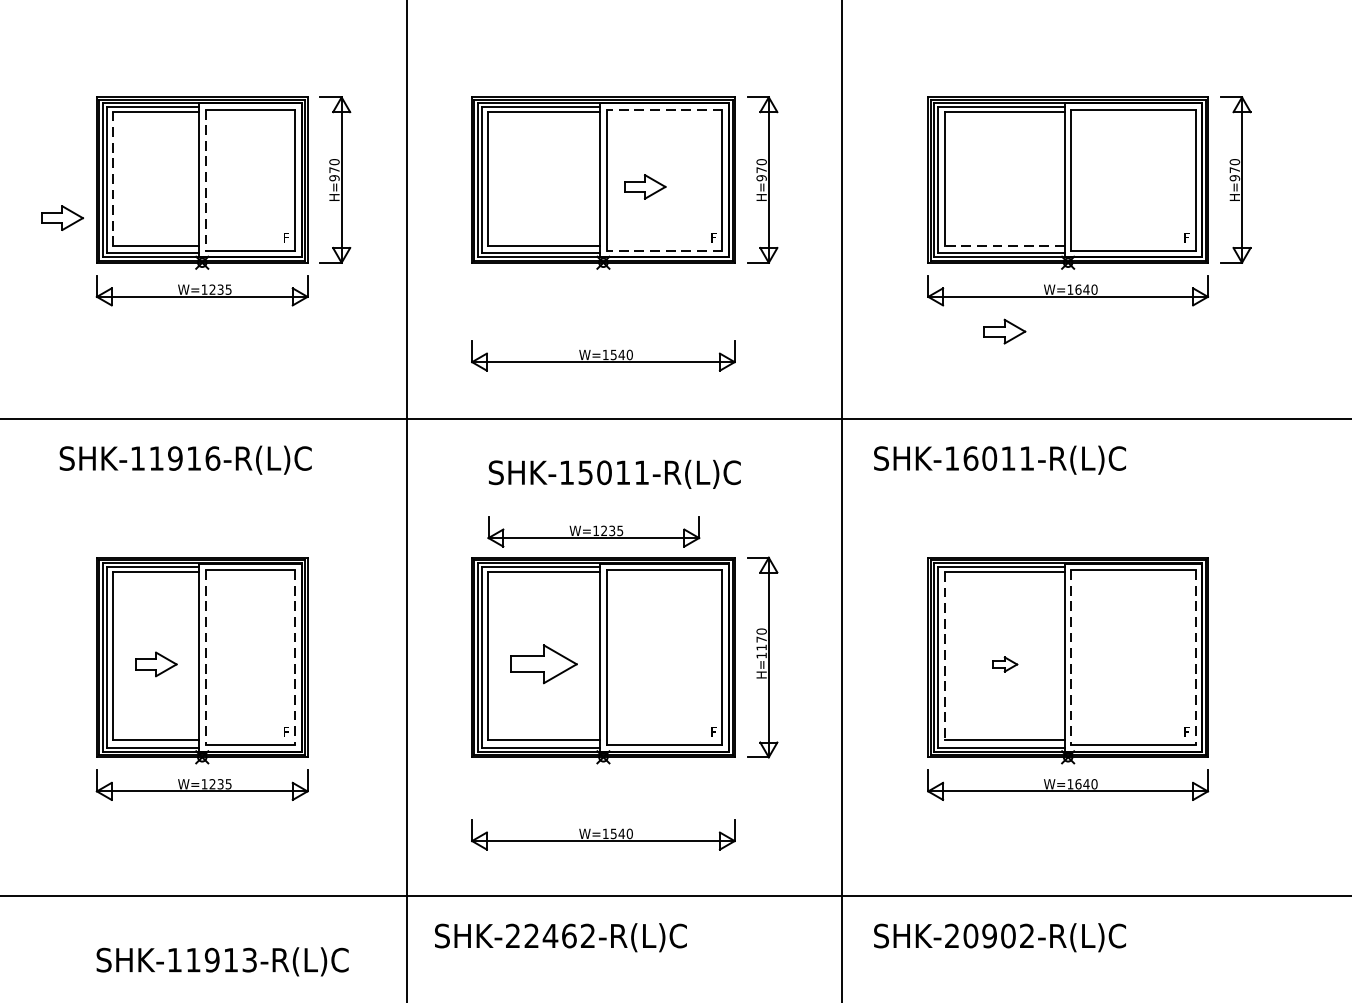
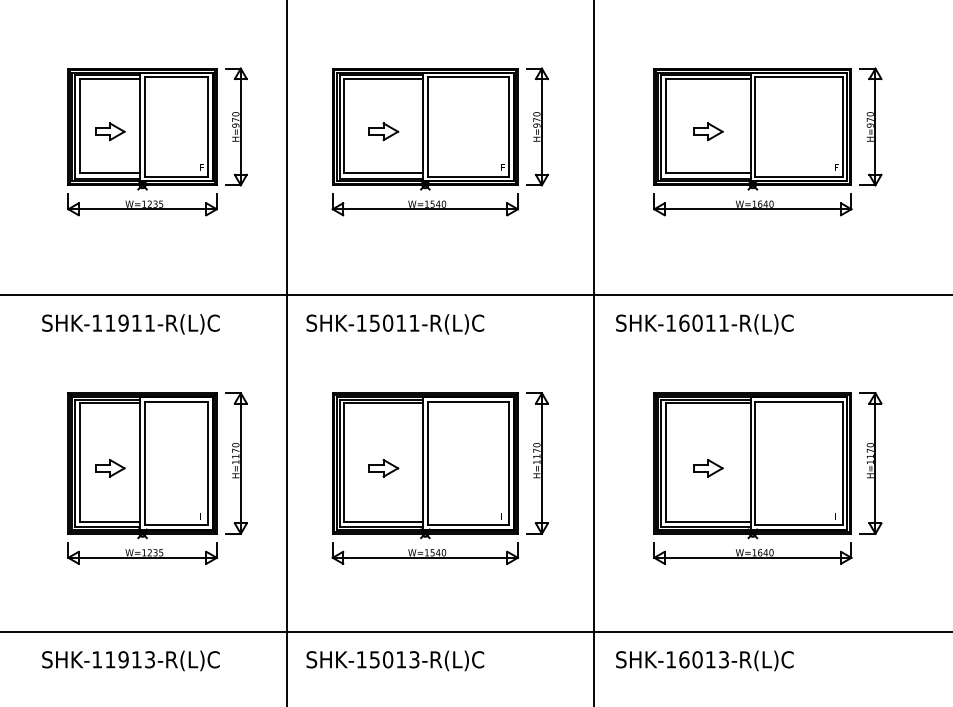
line: (664, 109) -> (468, 77), dashed -> solid
line: (112, 179) -> (79, 126), dashed -> solid
line: (204, 179) -> (144, 126), dashed -> solid
part: (644, 186) -> (383, 131), moved
part: (63, 217) -> (110, 131), moved
line: (1003, 246) -> (707, 173), dashed -> solid
line: (664, 250) -> (468, 176), dashed -> solid
part: (1005, 331) -> (708, 131), moved
part: (602, 355) -> (424, 204), moved
text: (213, 457) -> (150, 322), SHK-11916-R(L)C -> SHK-11911-R(L)C
text: (614, 474) -> (395, 324), moved
part: (593, 531) -> (418, 374), removed
line: (944, 656) -> (665, 462), dashed -> solid
line: (204, 657) -> (144, 463), dashed -> solid
line: (295, 657) -> (208, 463), dashed -> solid
part: (335, 657) -> (236, 463), added
line: (1071, 657) -> (755, 463), dashed -> solid
line: (1195, 657) -> (842, 463), dashed -> solid
part: (1235, 657) -> (870, 463), added
part: (544, 664) -> (383, 468), size x0.62
part: (1005, 664) -> (708, 468), size x1.67
part: (602, 834) -> (424, 553), moved
text: (549, 935) -> (387, 659), SHK-22462-R(L)C -> SHK-15013-R(L)C
text: (989, 935) -> (697, 659), SHK-20902-R(L)C -> SHK-16013-R(L)C
text: (221, 961) -> (130, 660), moved

